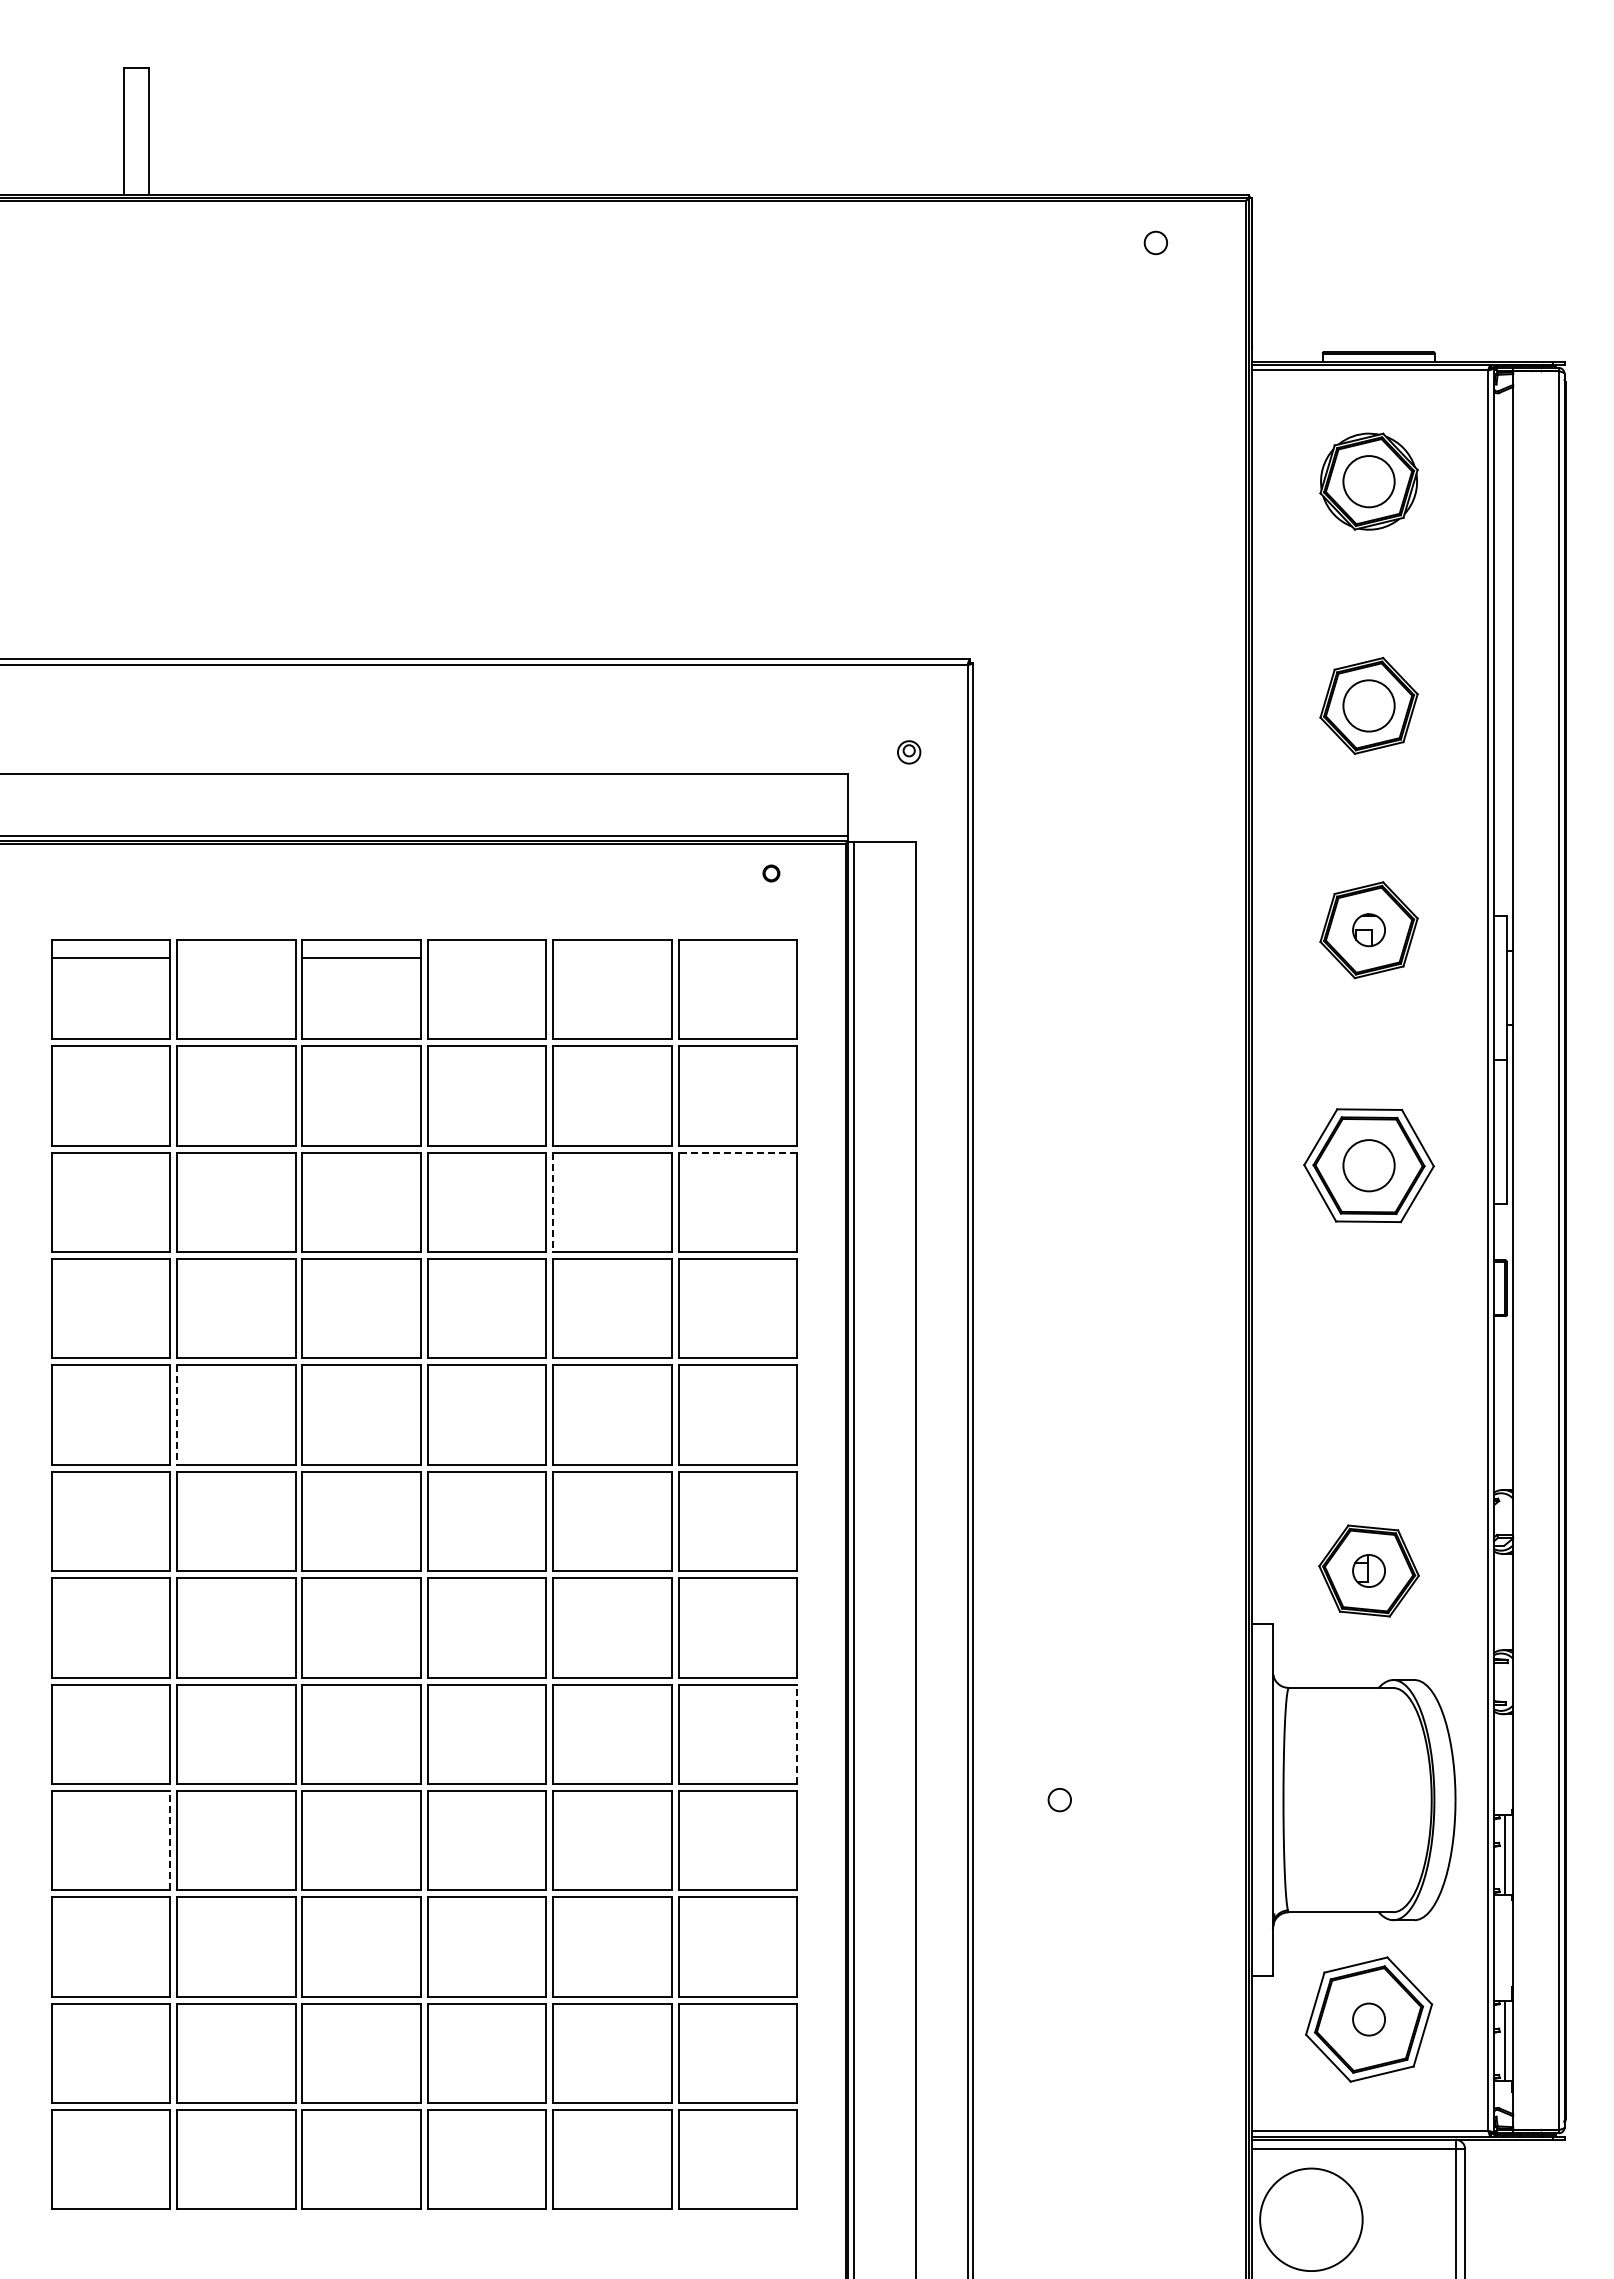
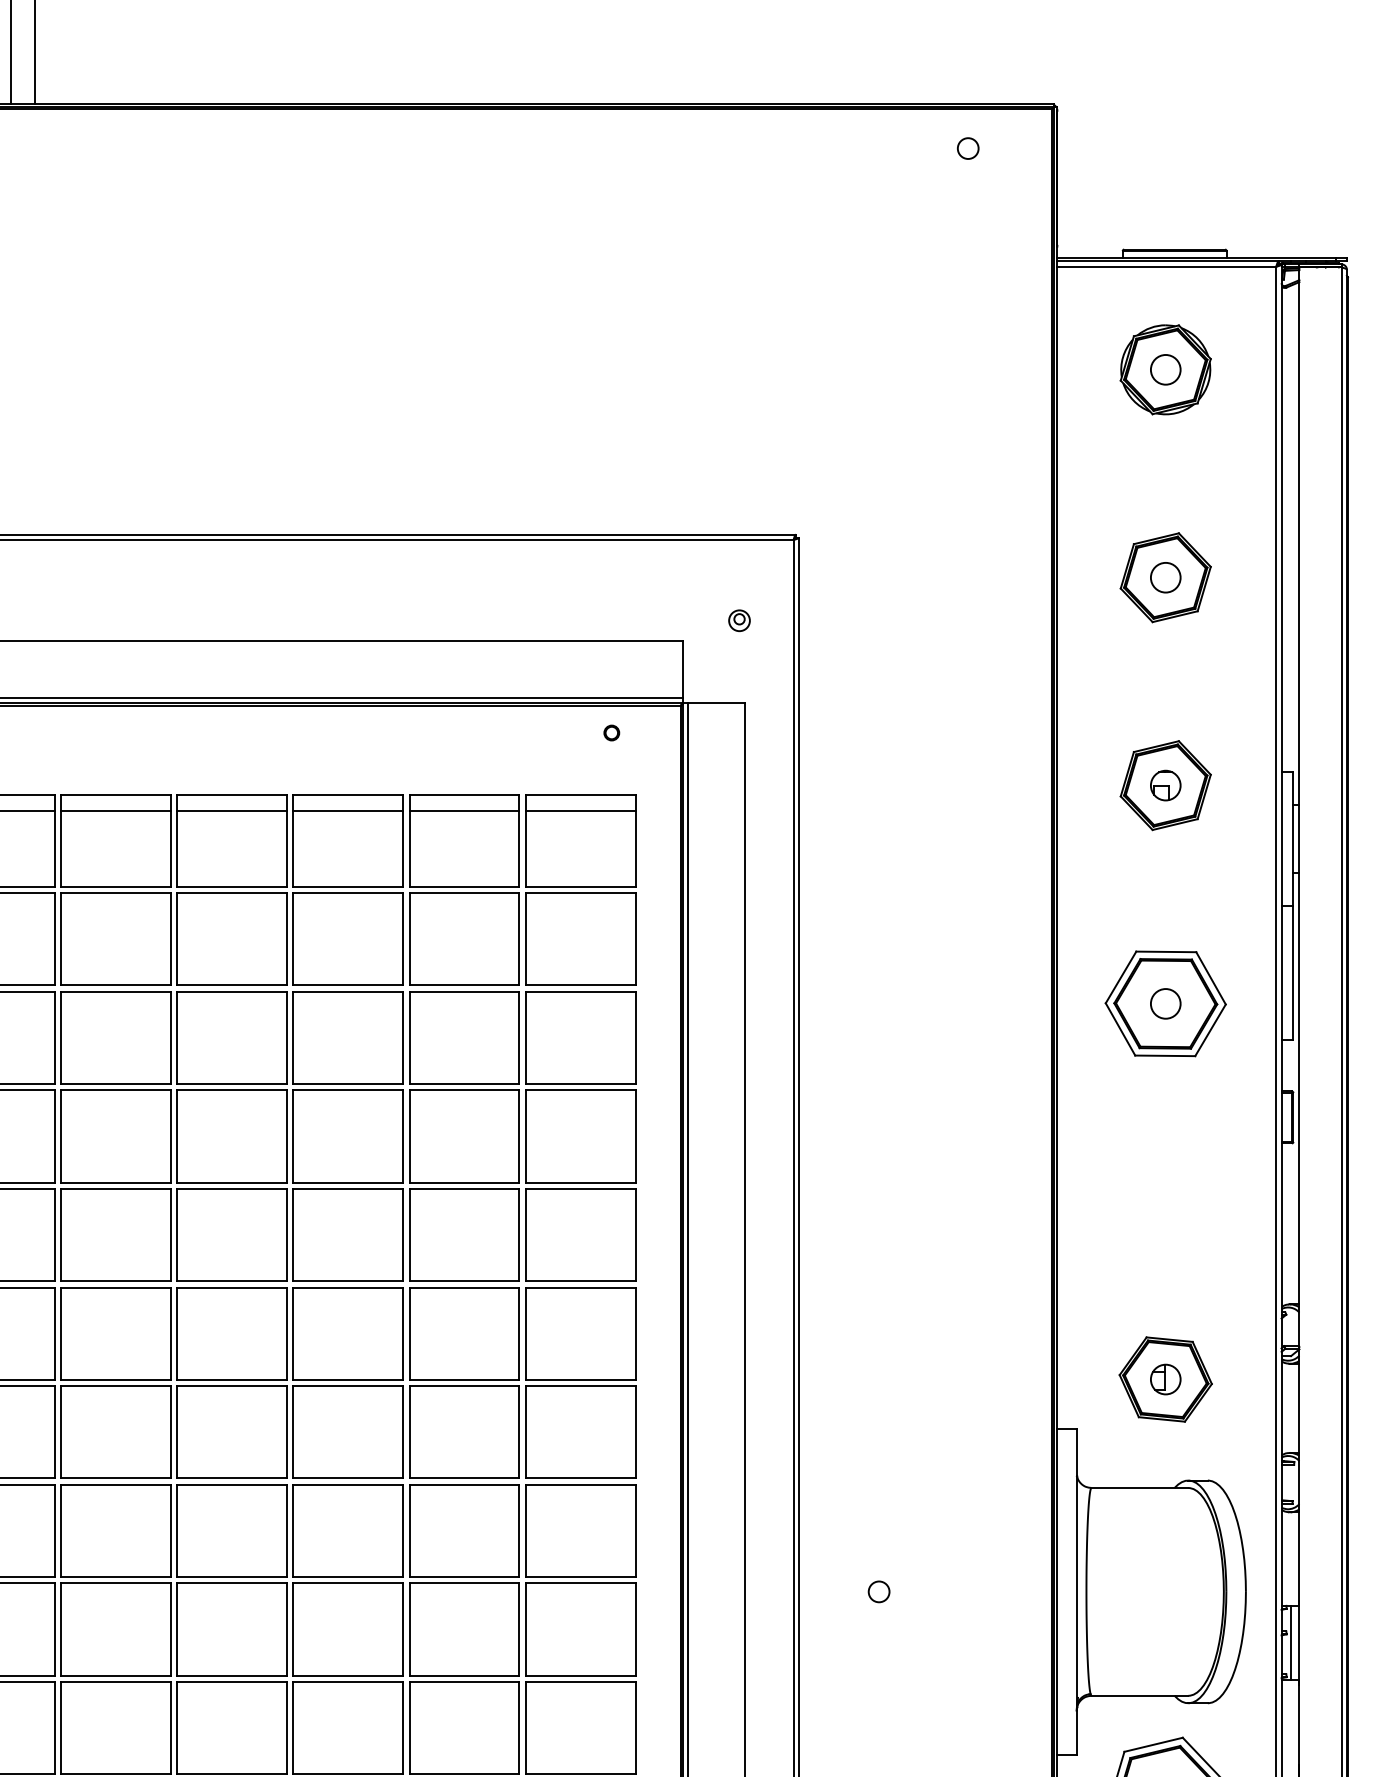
circle: (1369, 481) -> (1166, 369), size x0.62
circle: (1369, 705) -> (1166, 577), size x0.62
line: (236, 958) -> (116, 811), added
line: (486, 958) -> (347, 811), added
line: (612, 958) -> (464, 811), added
line: (737, 958) -> (580, 811), added
line: (737, 1152) -> (580, 991), dashed -> solid
circle: (1369, 1165) -> (1166, 1003), size x0.62
line: (553, 1202) -> (409, 1037), dashed -> solid
line: (177, 1415) -> (61, 1235), dashed -> solid
line: (797, 1734) -> (635, 1531), dashed -> solid
line: (170, 1840) -> (54, 1629), dashed -> solid

